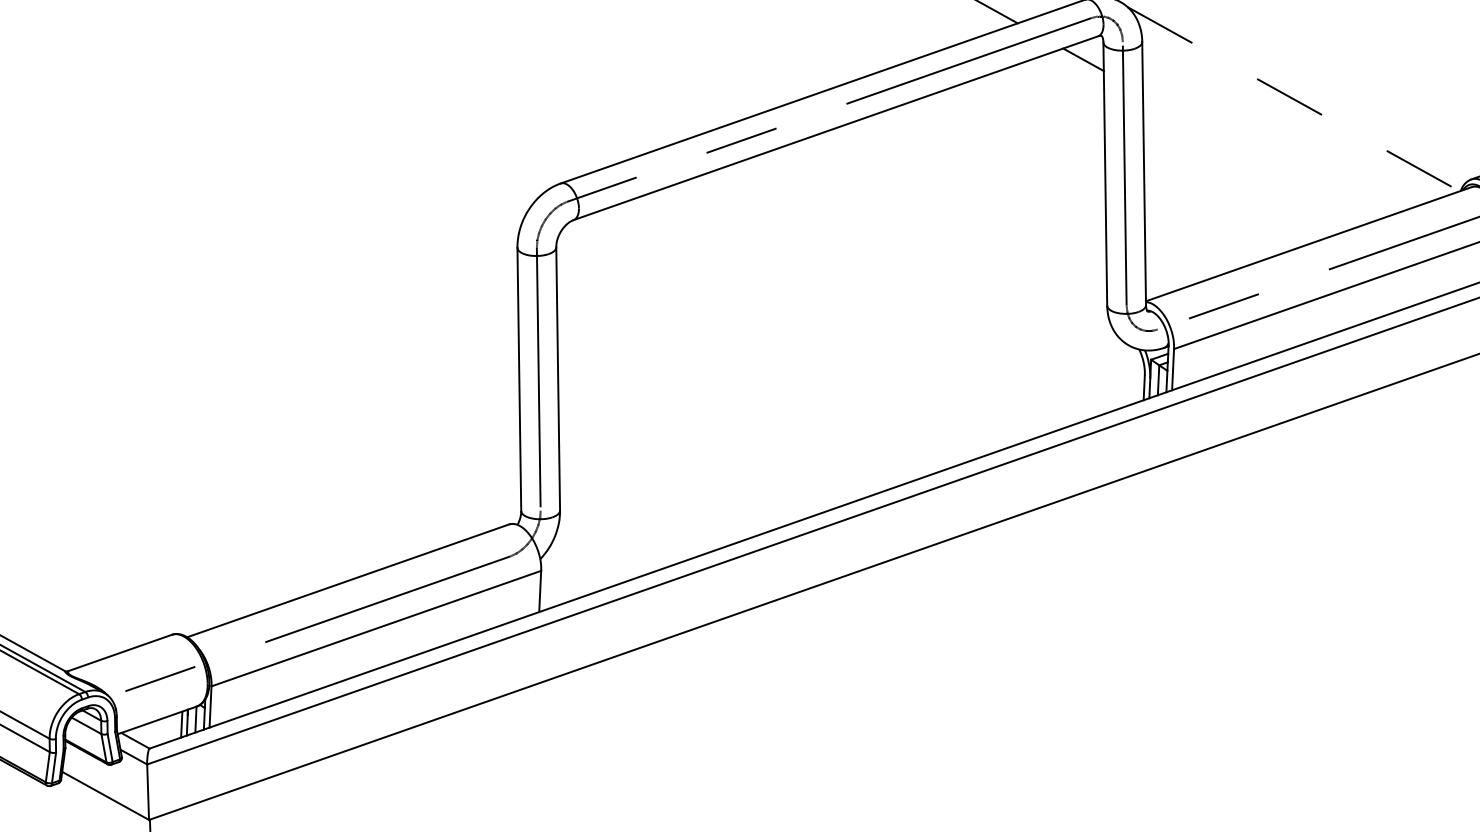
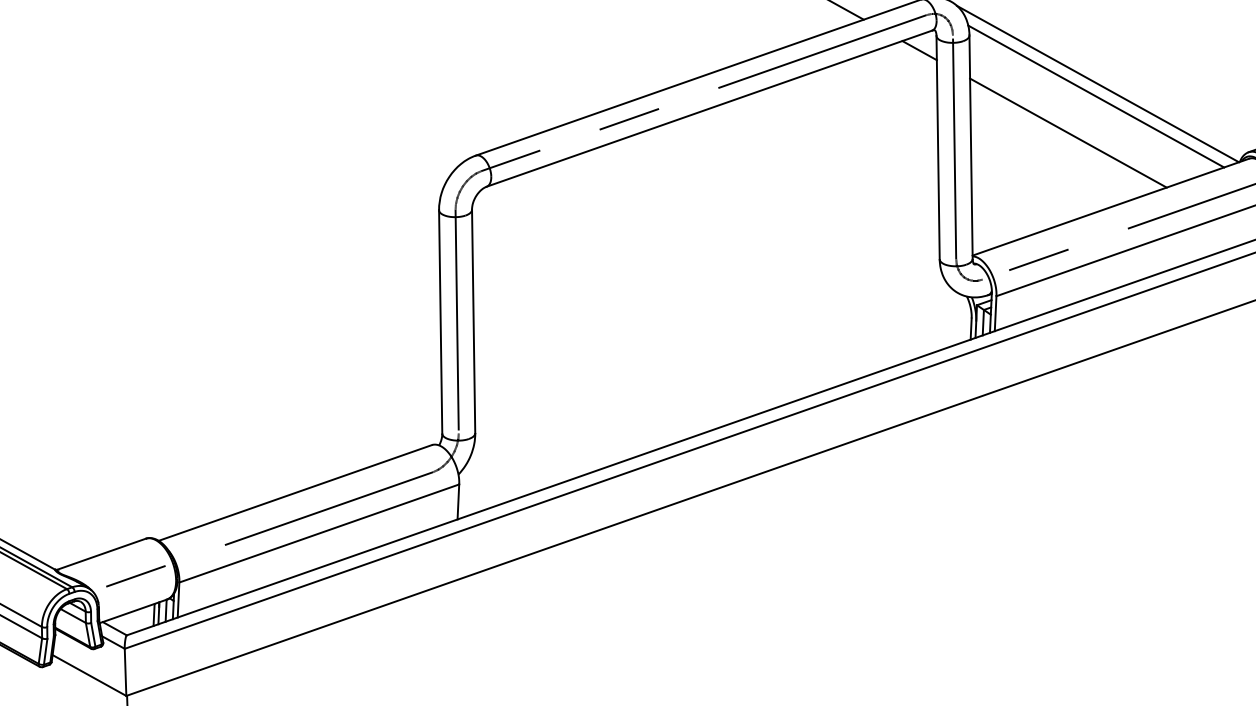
line: (1293, 99) -> (1097, 84), dashed -> solid
line: (1291, 113) -> (1096, 96), added
line: (1258, 156) -> (1068, 132), added

